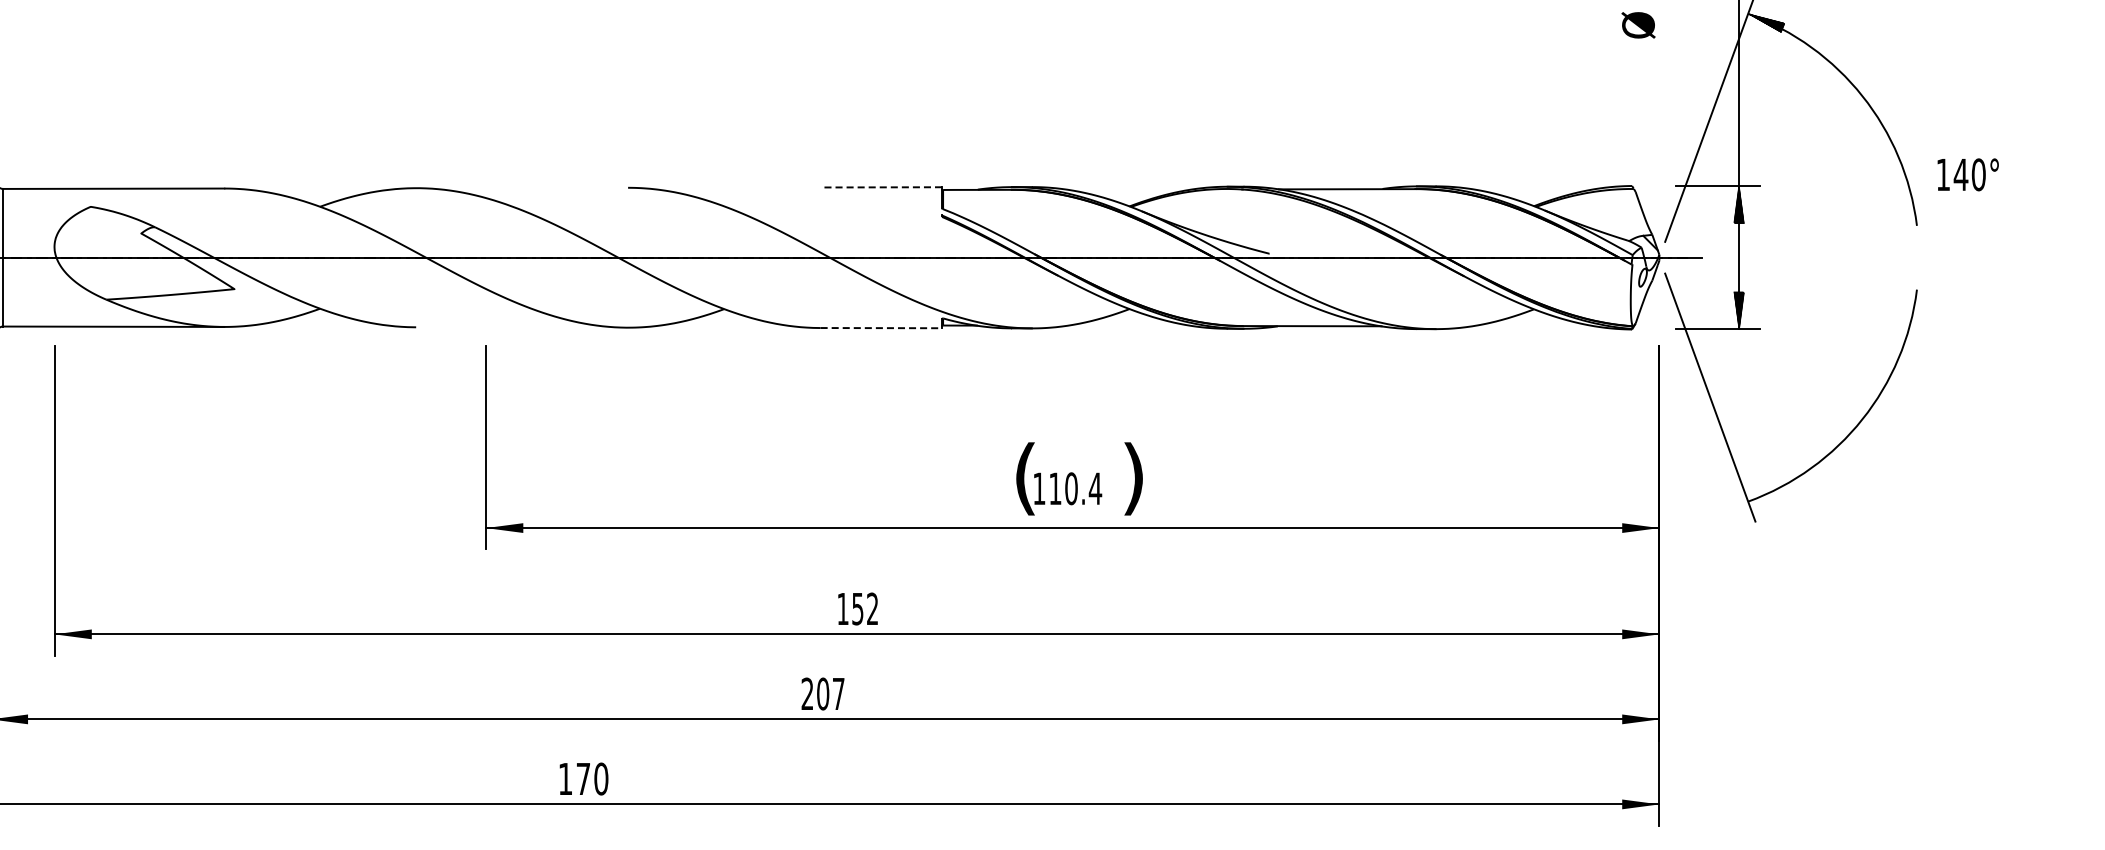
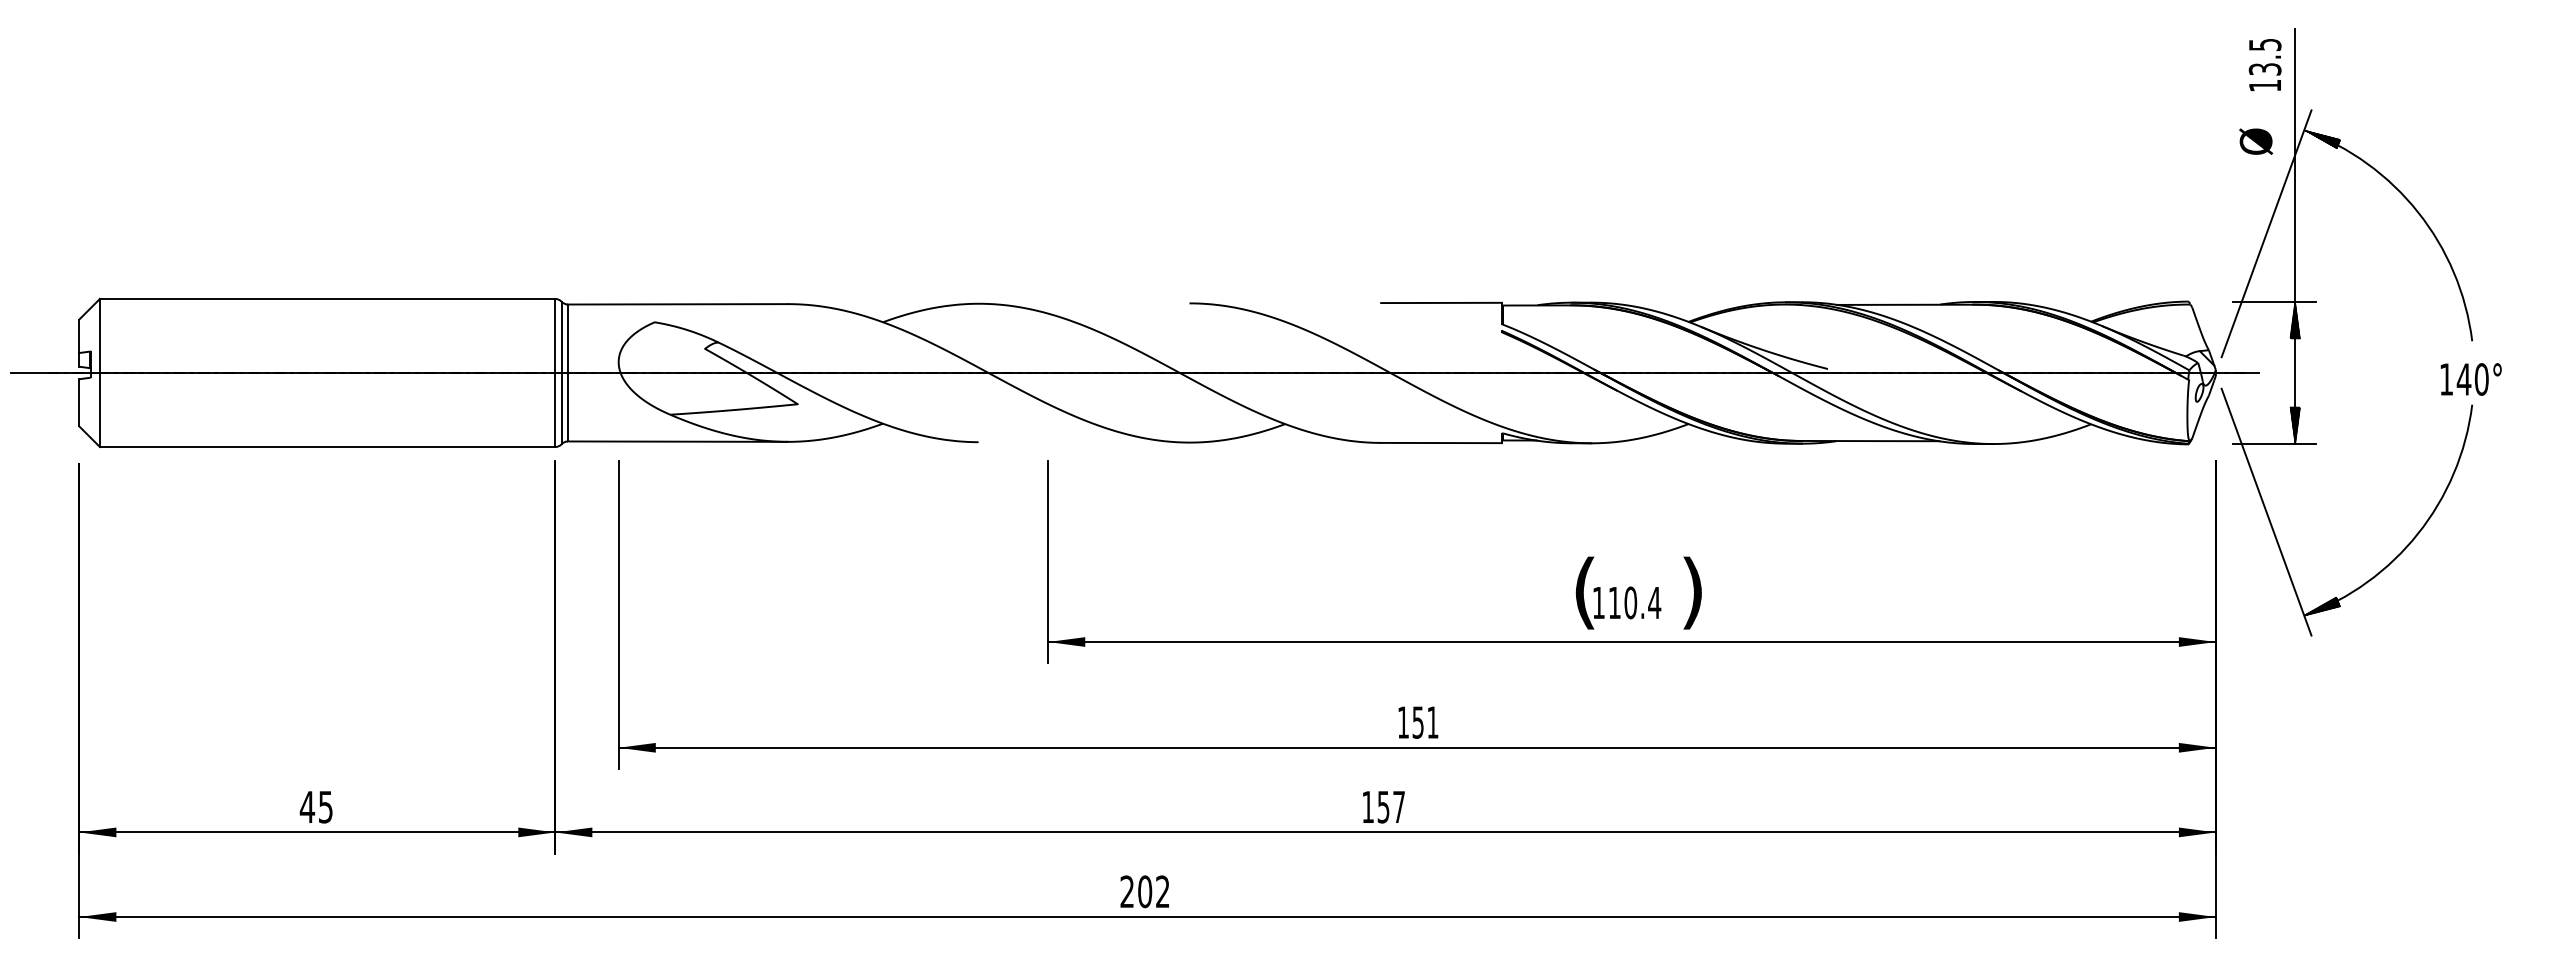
text: (1638, 25) -> (2256, 141), moved
text: (1967, 174) -> (2470, 379), moved
line: (881, 186) -> (1441, 302), dashed -> solid
line: (882, 328) -> (1442, 443), dashed -> solid
hatch: (1766, 492) -> (2322, 606), added
text: (872, 608) -> (1432, 722), 152 -> 151
text: (814, 693) -> (1375, 806), 207 -> 157
text: (582, 778) -> (1144, 891), 170 -> 202

